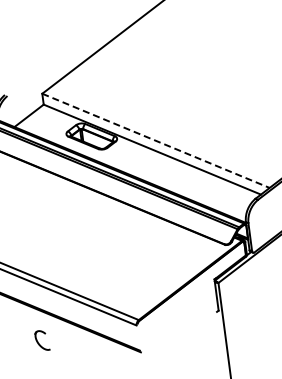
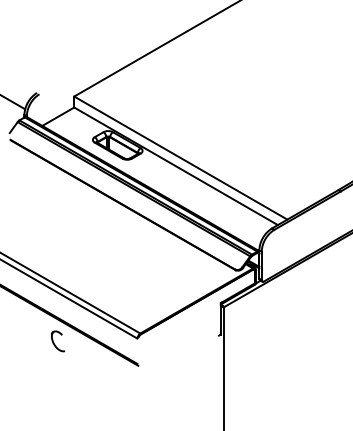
line: (156, 141) -> (181, 158), dashed -> solid
part: (41, 340) -> (57, 341), moved

